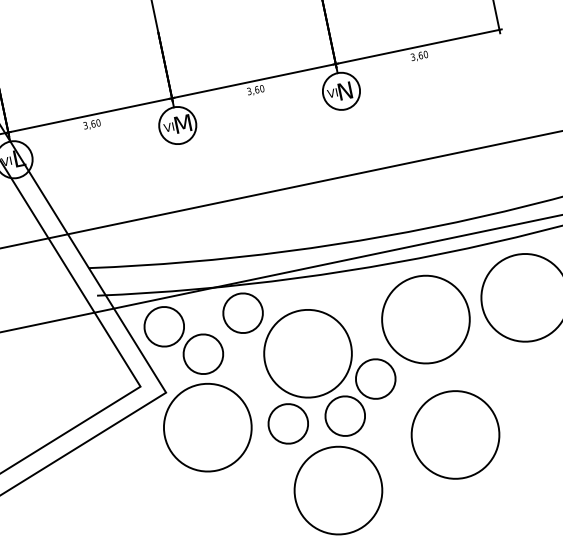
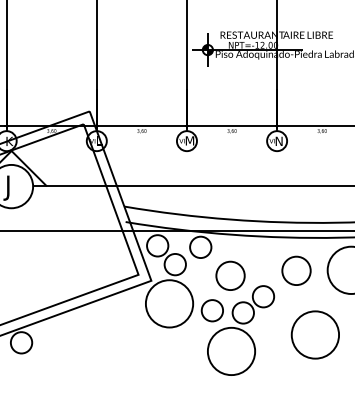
circle: (425, 318) -> (296, 270), size x0.6
circle: (307, 353) -> (230, 275), size x0.6
circle: (453, 434) -> (314, 334), moved

